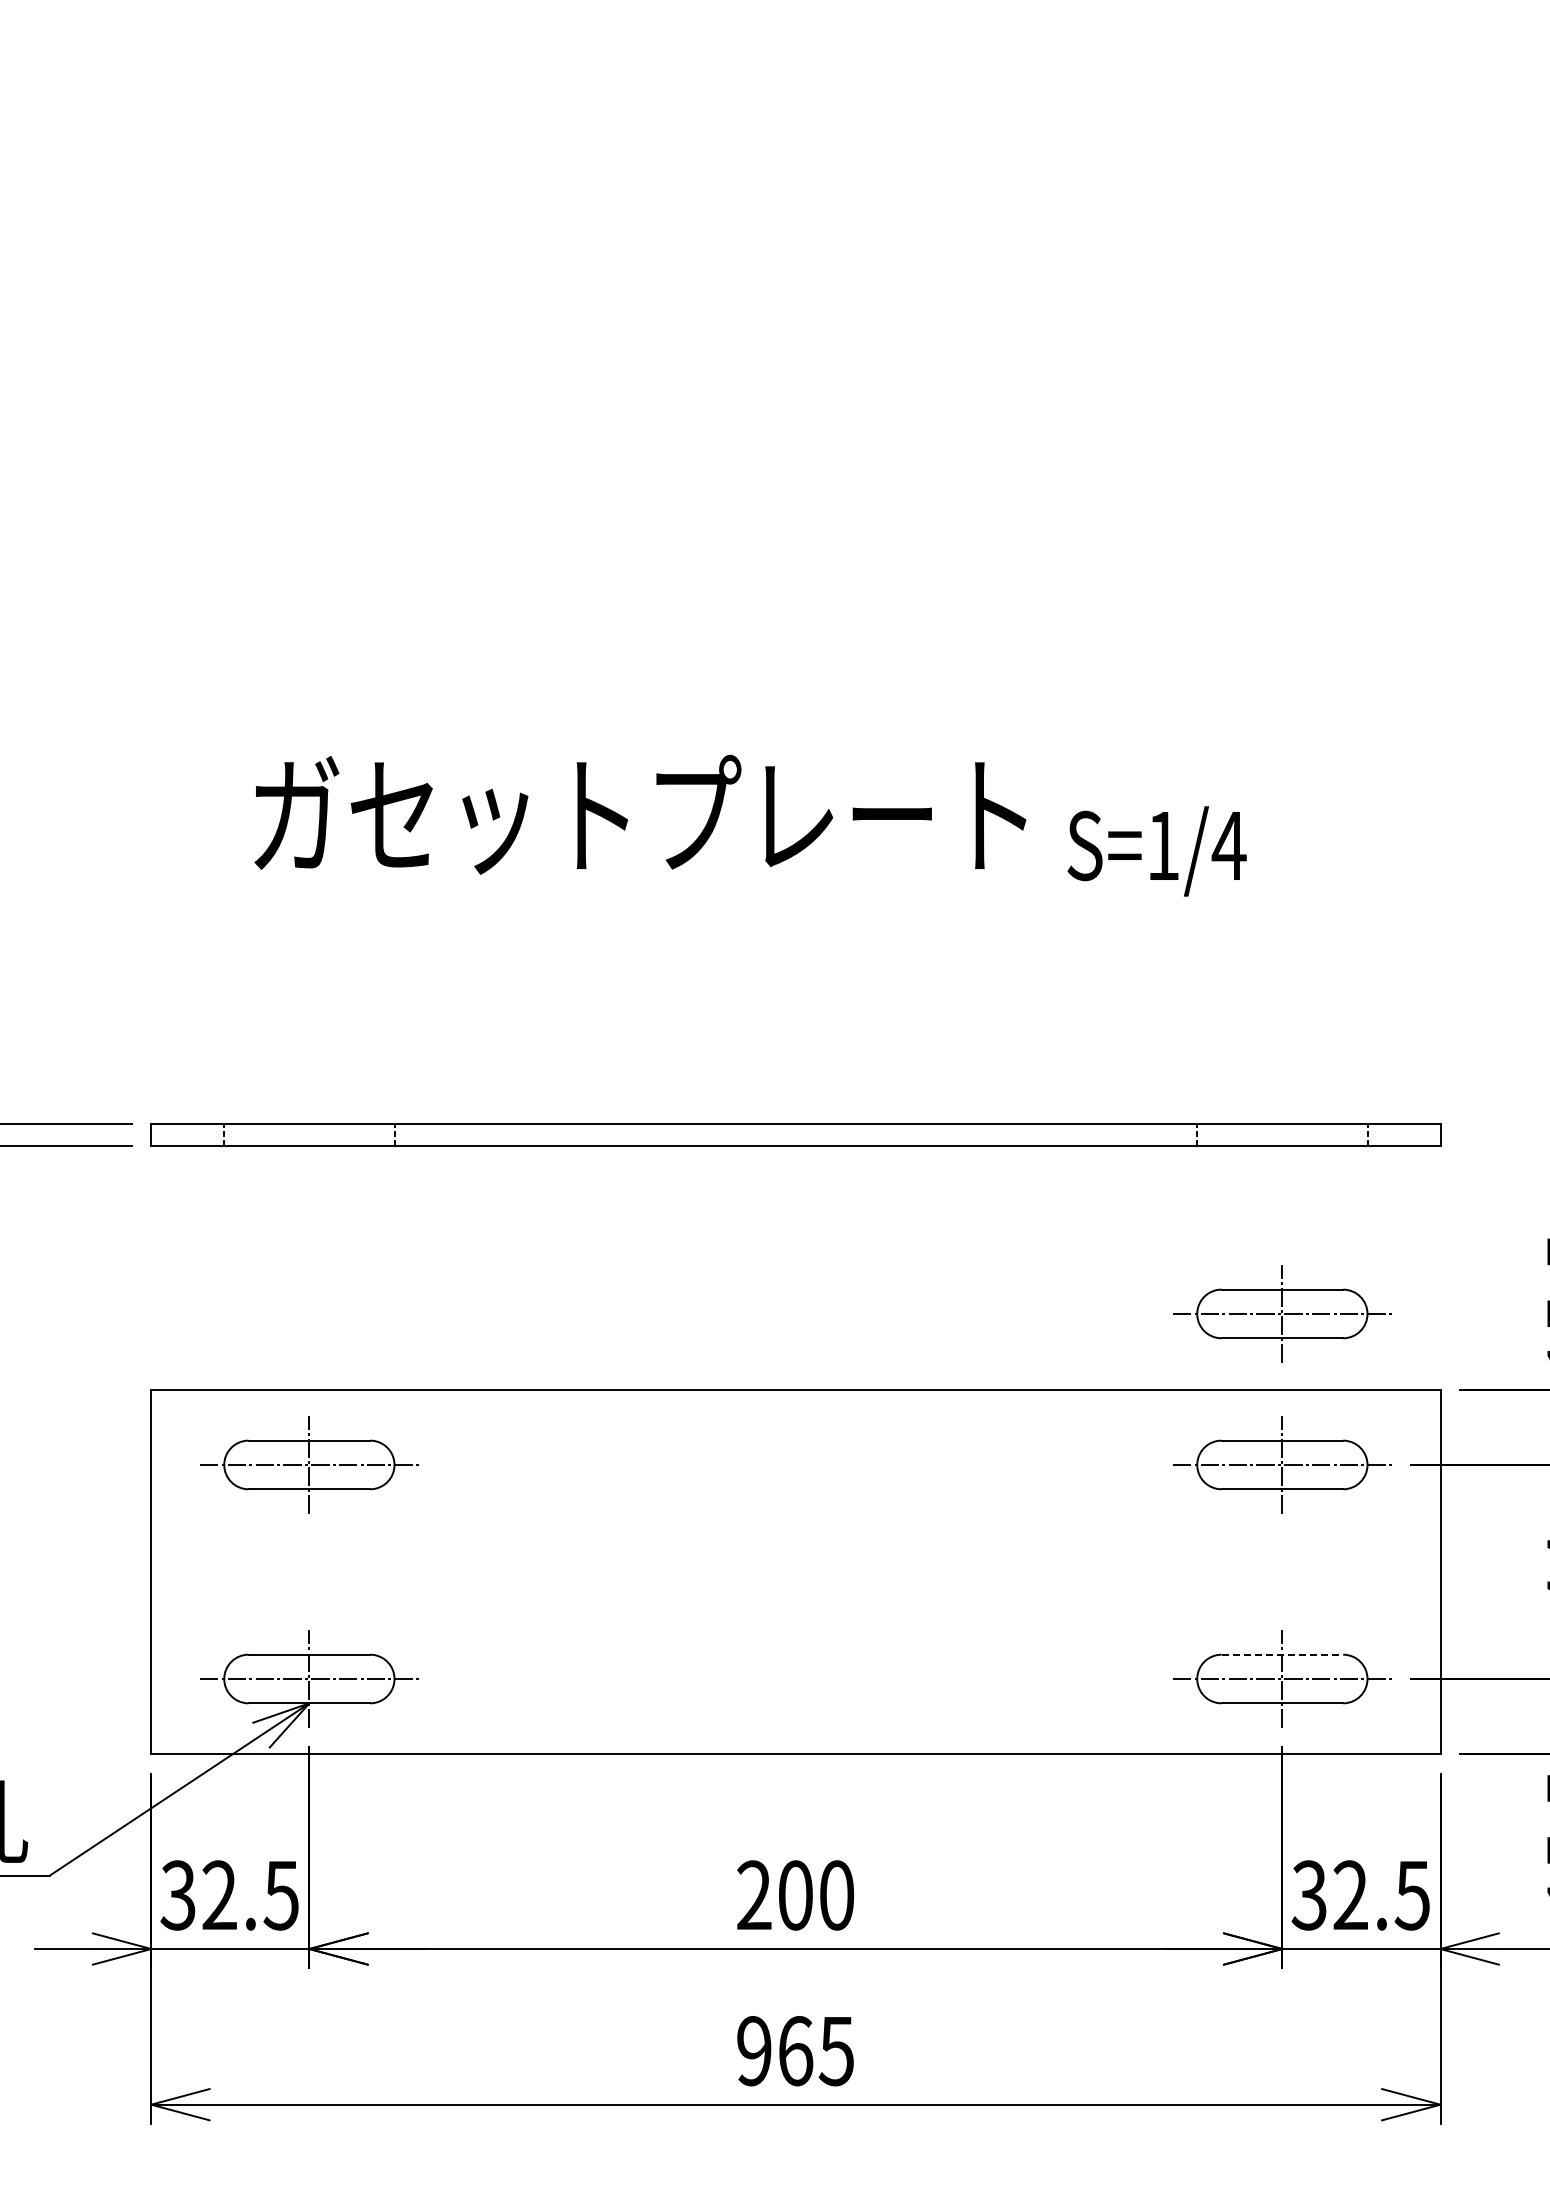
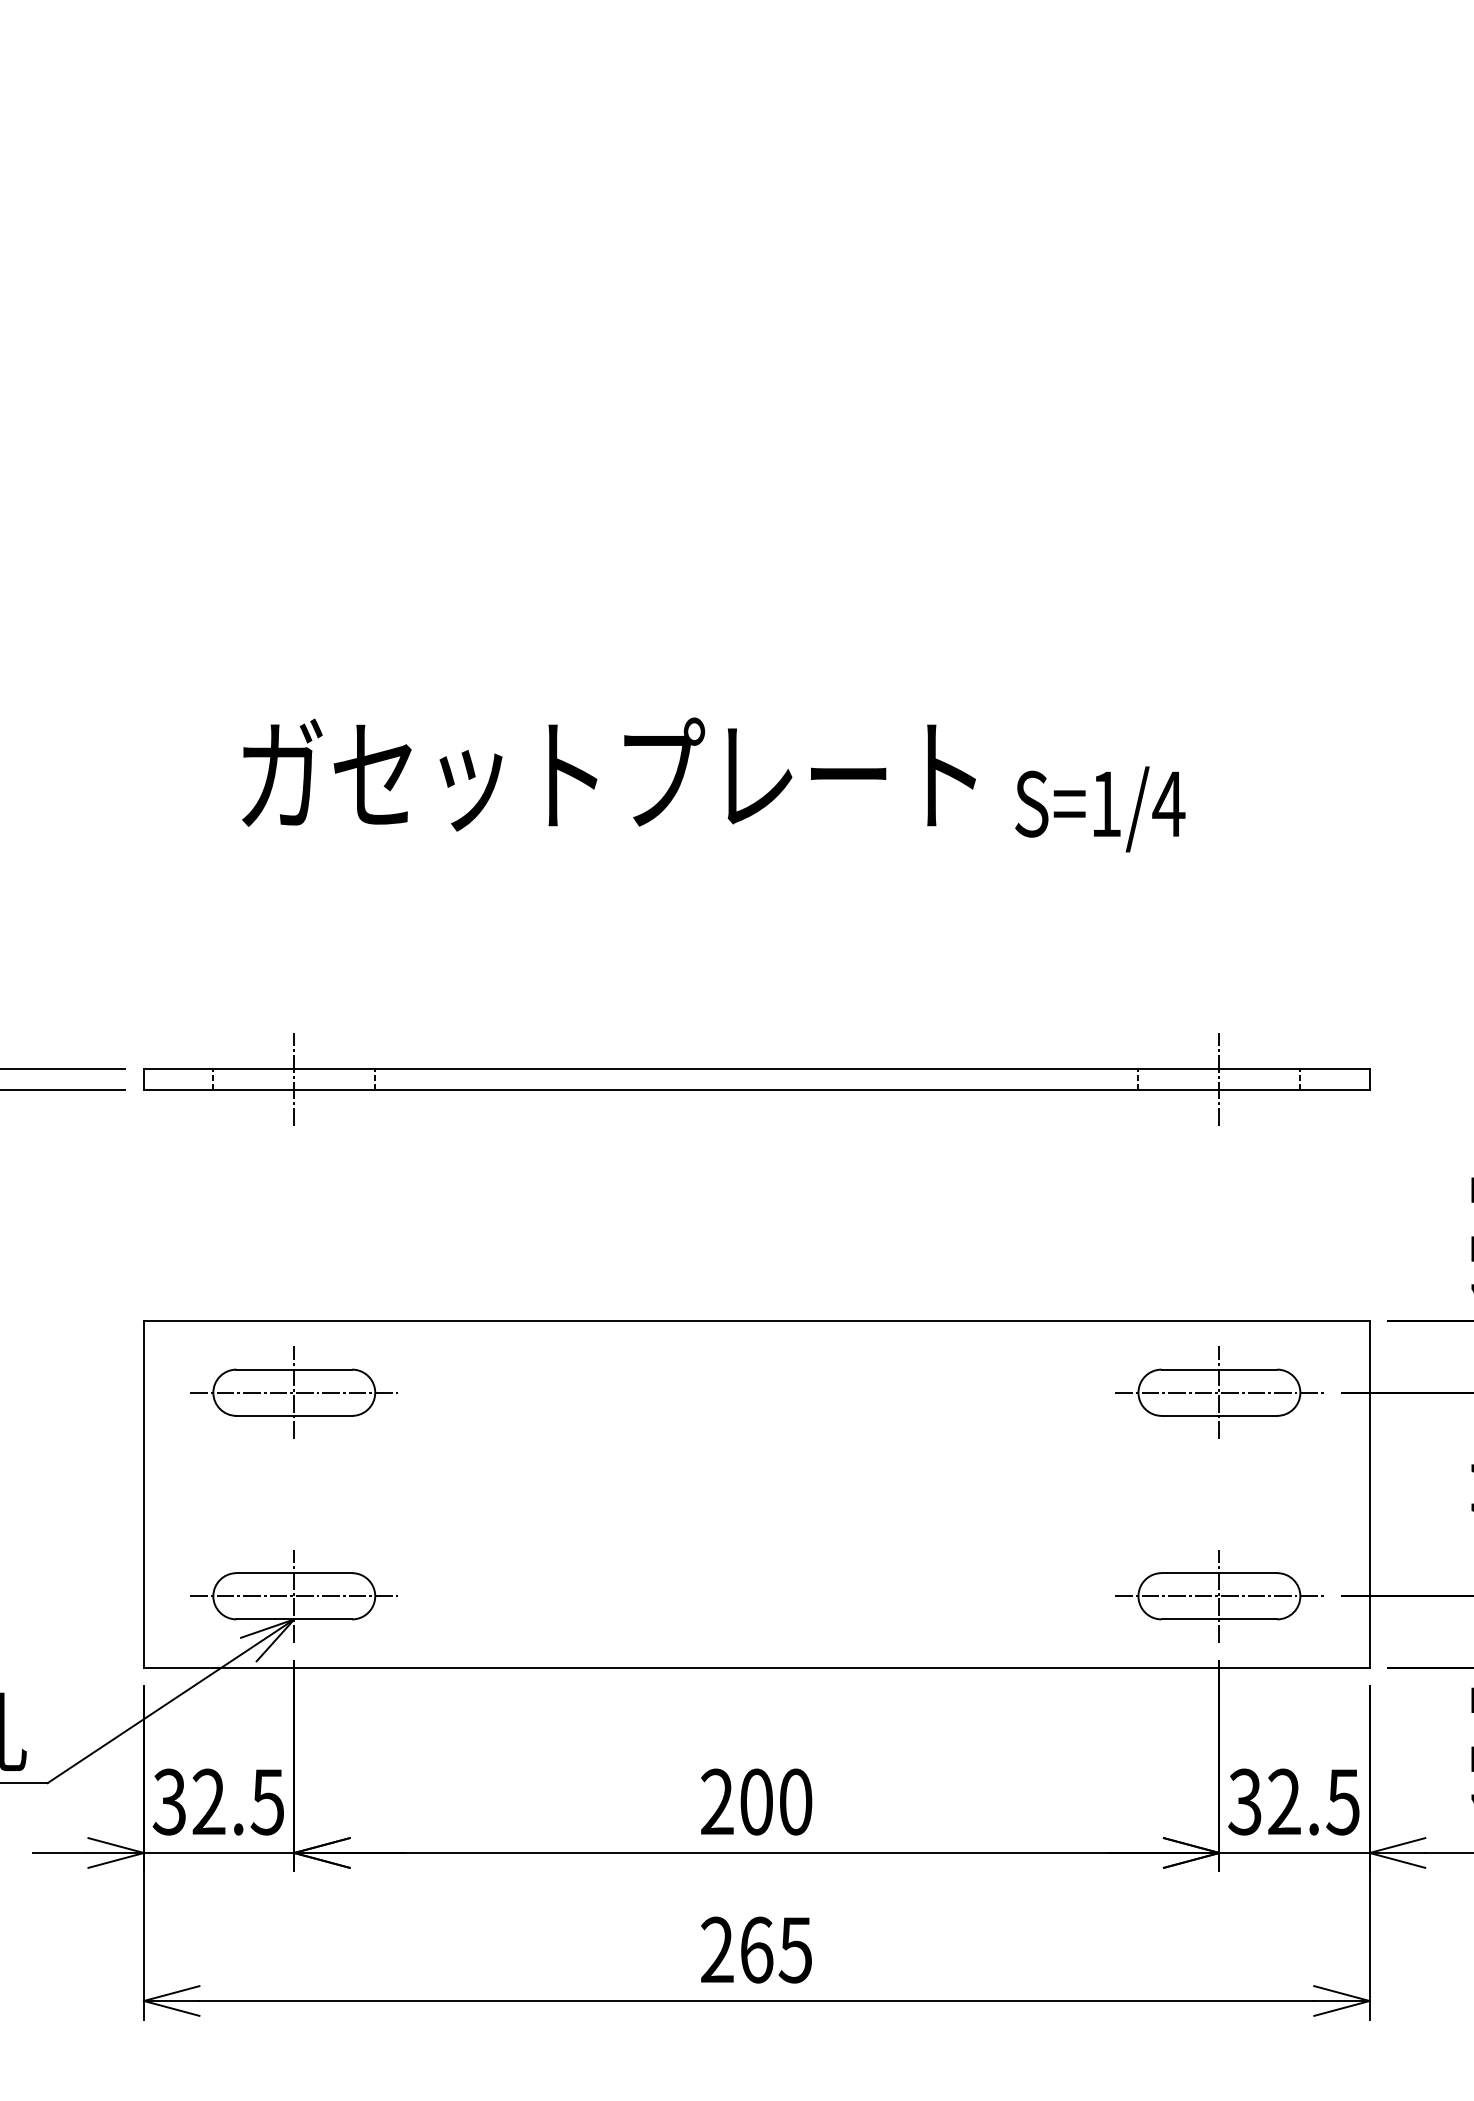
line: (309, 1135) -> (294, 1079), added
line: (1282, 1135) -> (1219, 1079), added
part: (1282, 1313) -> (1219, 1248), removed
line: (1282, 1654) -> (1219, 1572), dashed -> solid
text: (754, 2051) -> (717, 1950), 965 -> 265

